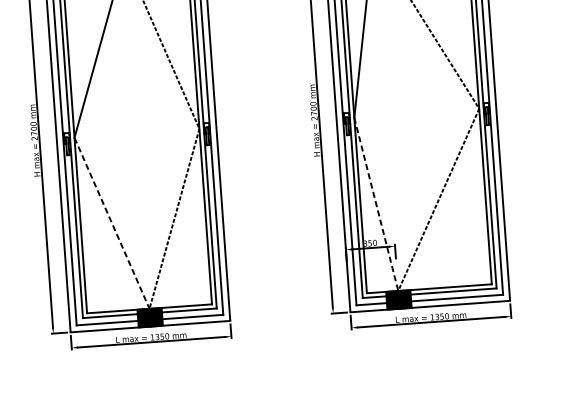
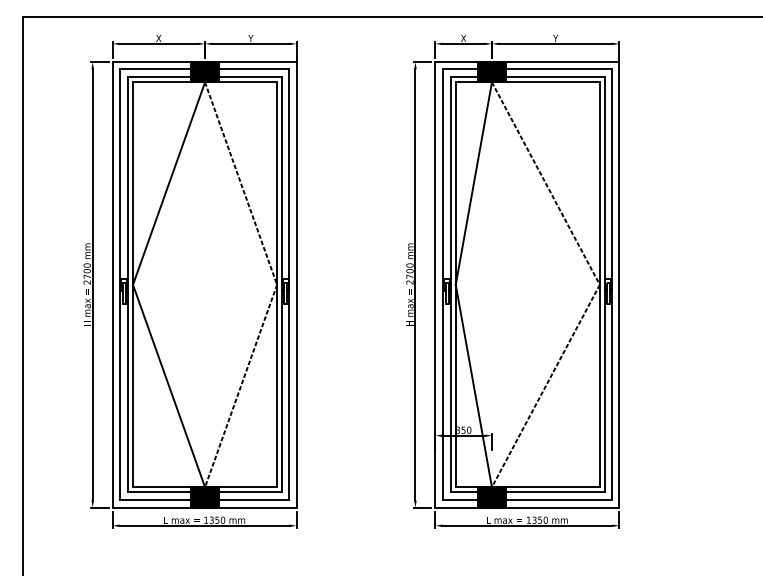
line: (376, 204) -> (473, 386), dashed -> solid
line: (112, 223) -> (169, 386), dashed -> solid

